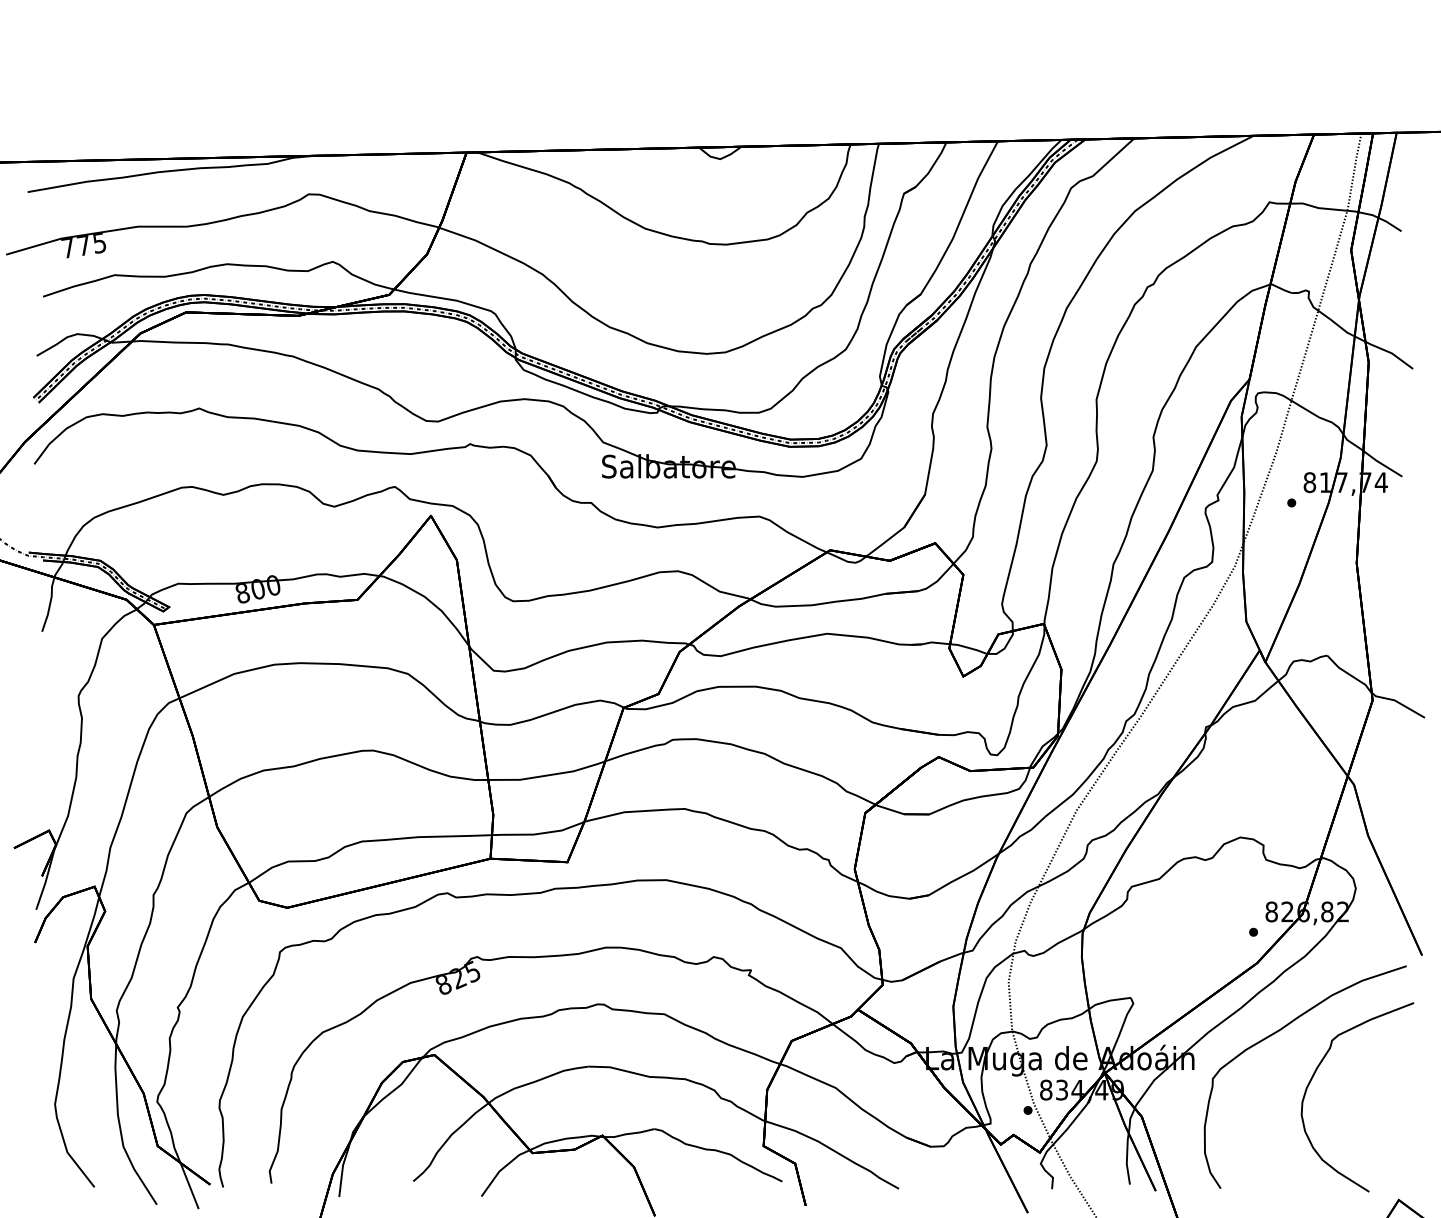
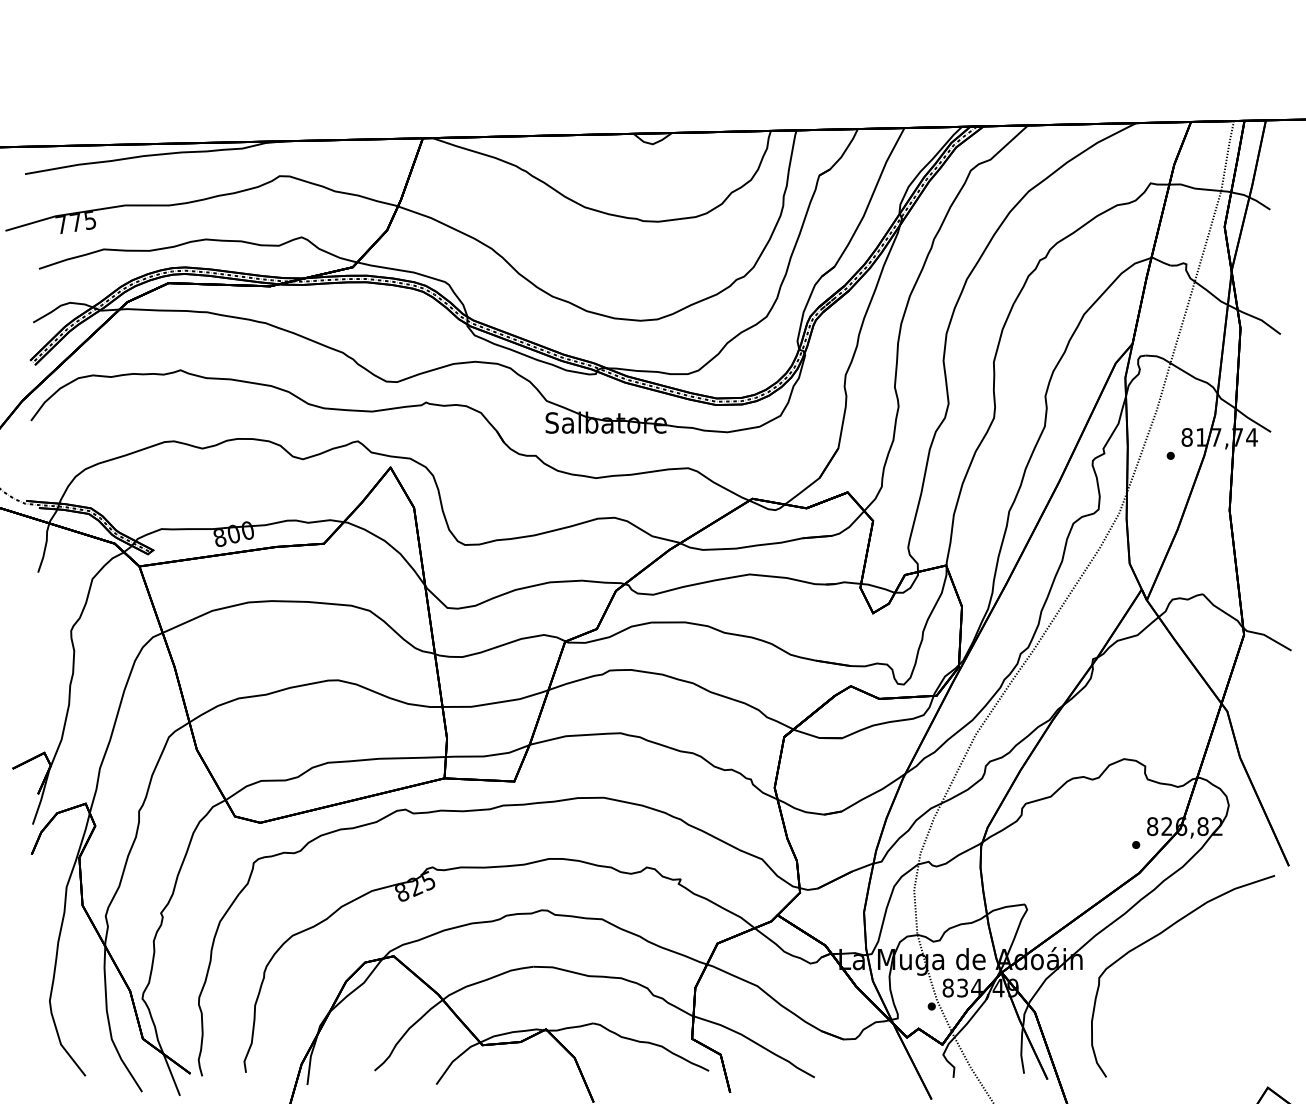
curve: (1314, 1075) -> (1191, 974), removed

